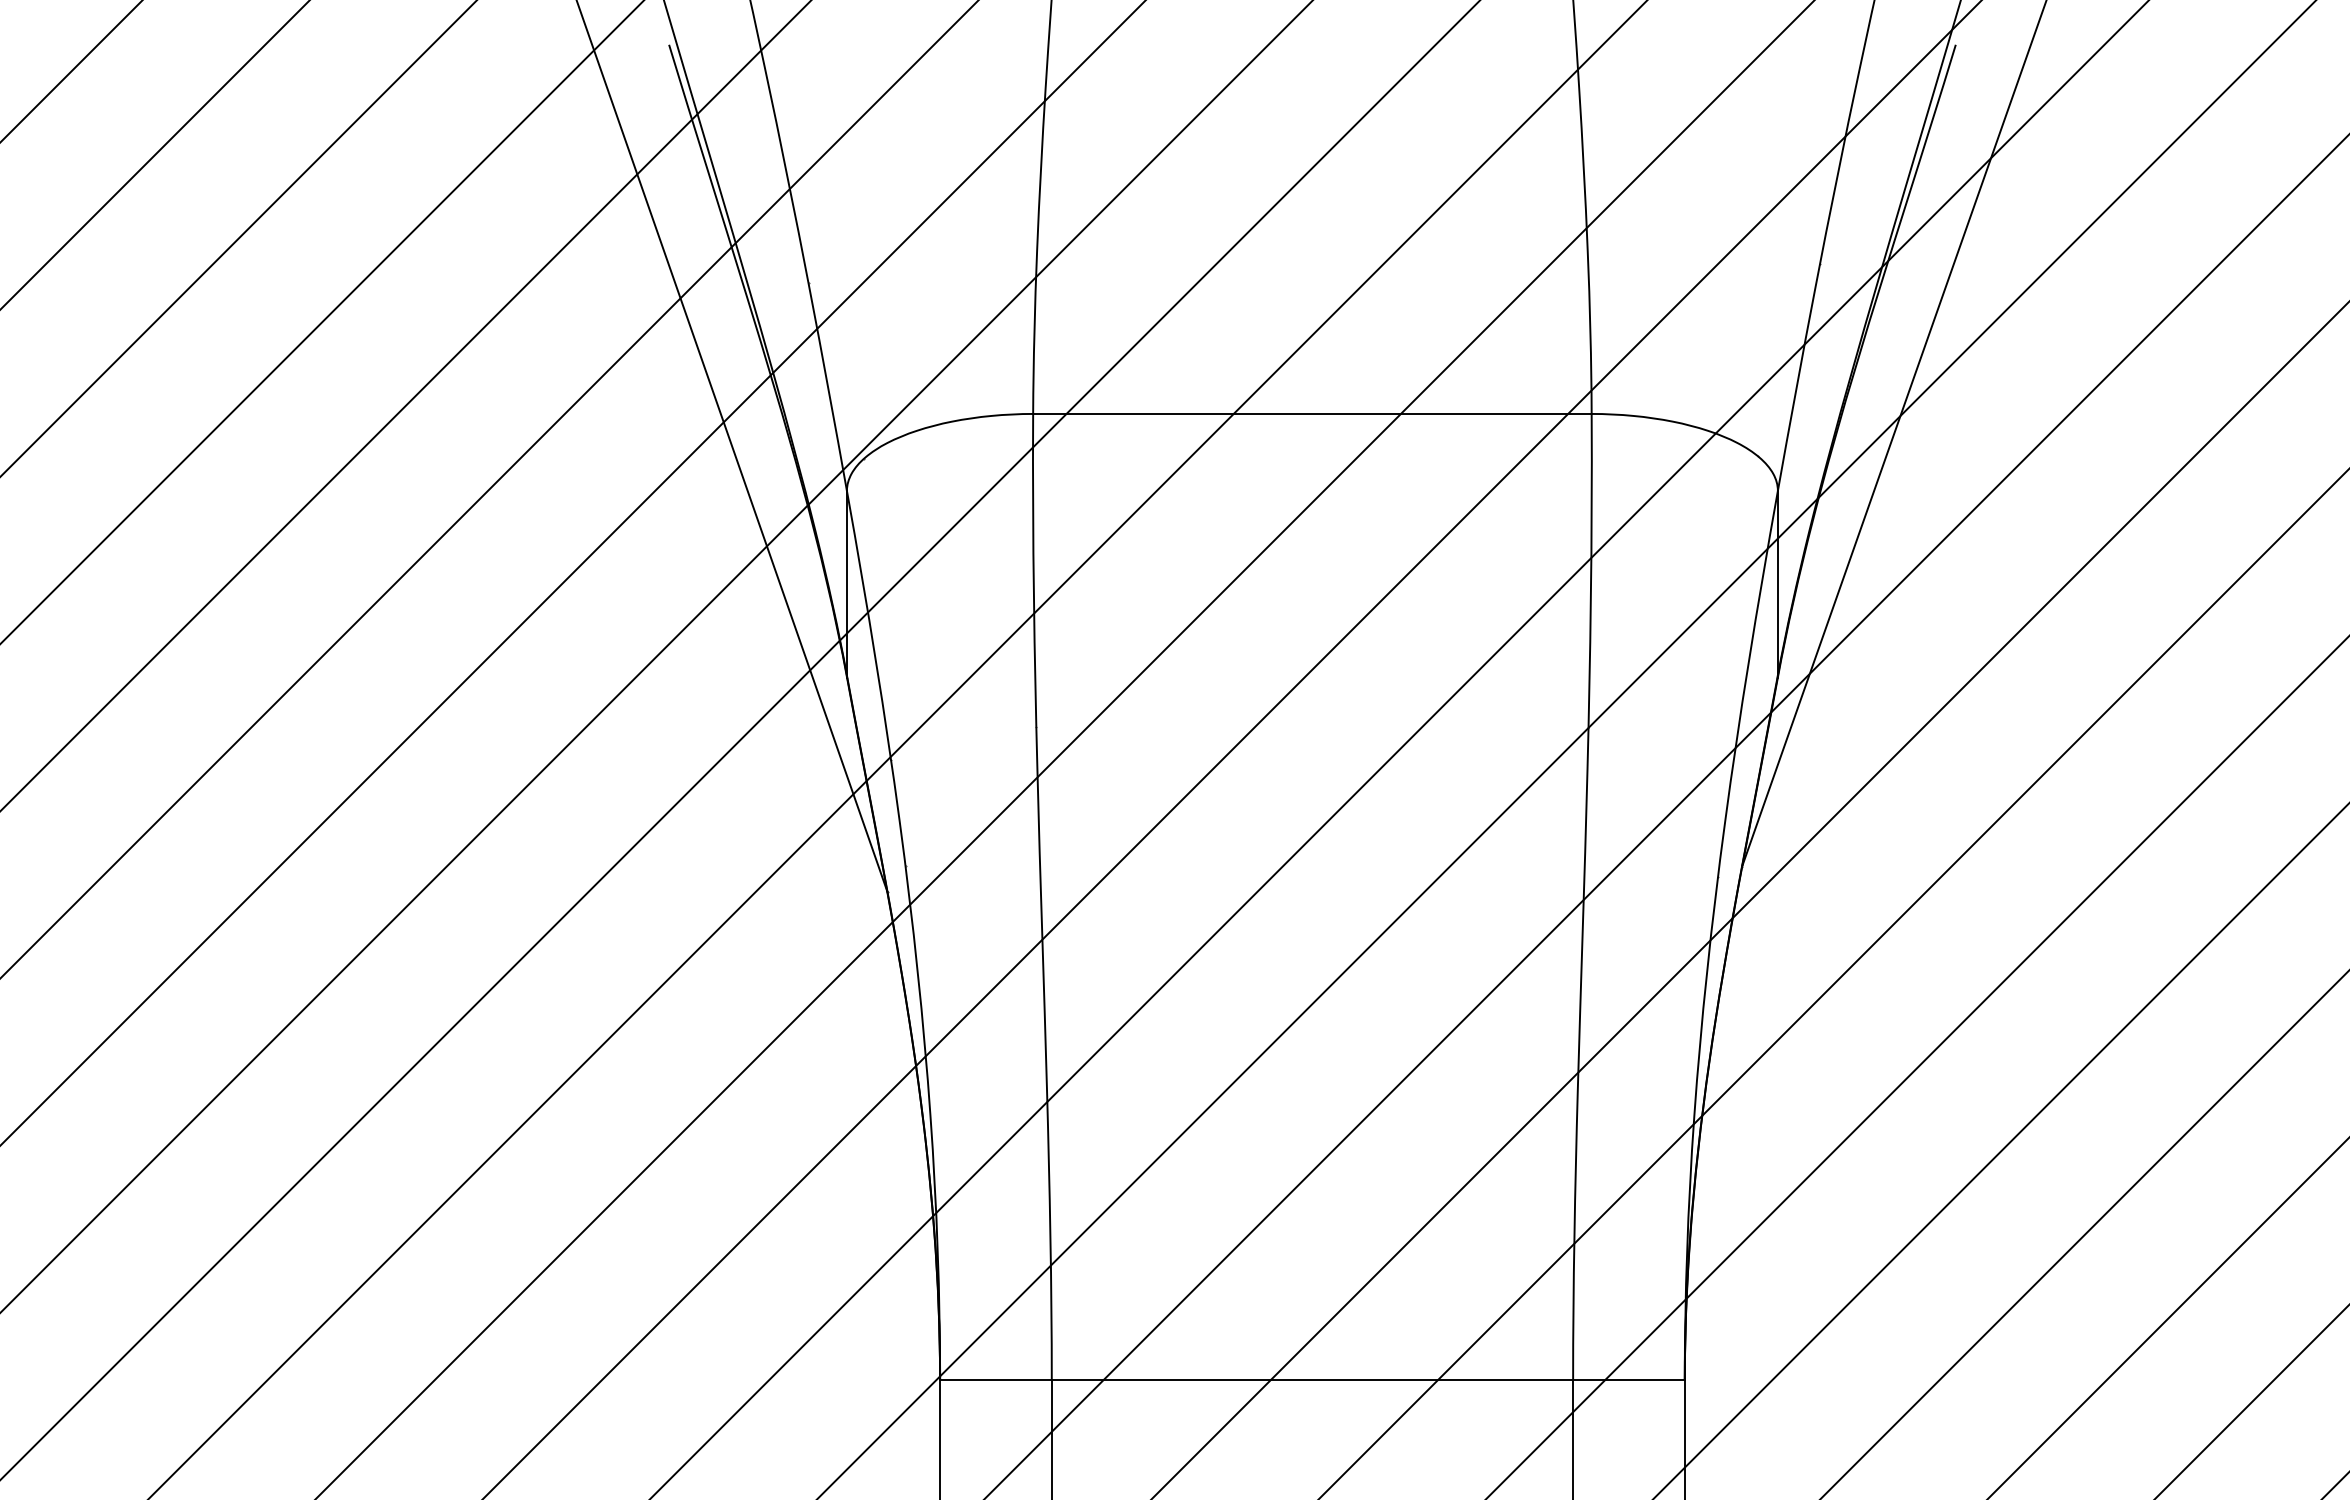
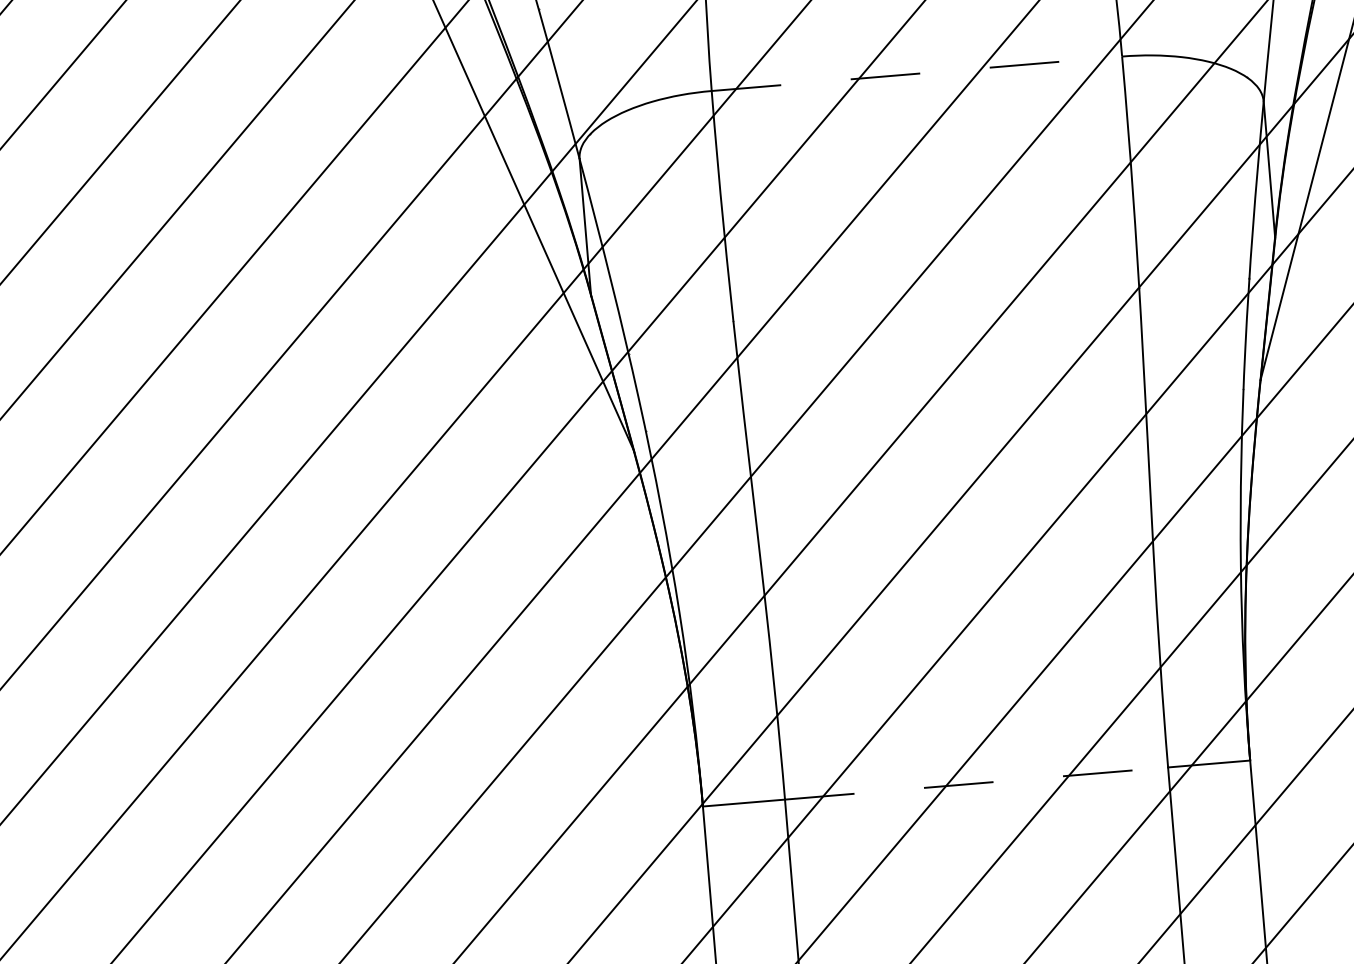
line: (1312, 413) -> (916, 73), solid -> dashed
line: (1312, 1379) -> (976, 783), solid -> dashed

